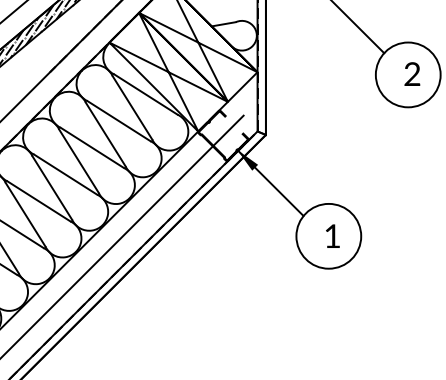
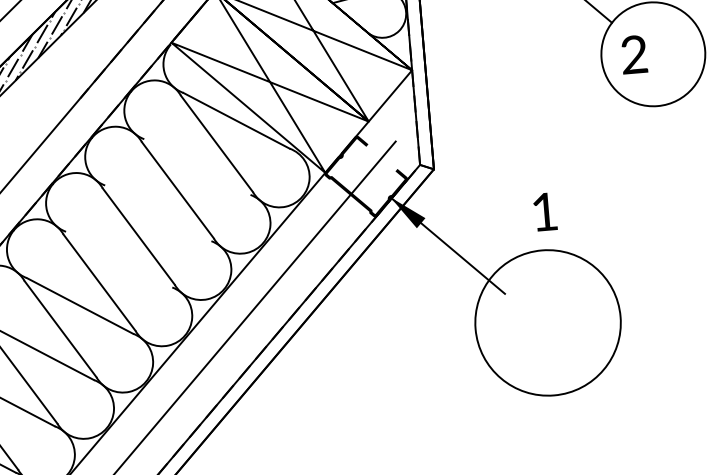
text: (412, 73) -> (634, 53), moved
line: (118, 121) -> (196, 167), removed
line: (91, 147) -> (156, 212), removed
line: (65, 174) -> (118, 259), removed
circle: (328, 235) -> (547, 321), size x1.4
text: (332, 235) -> (544, 210), moved

